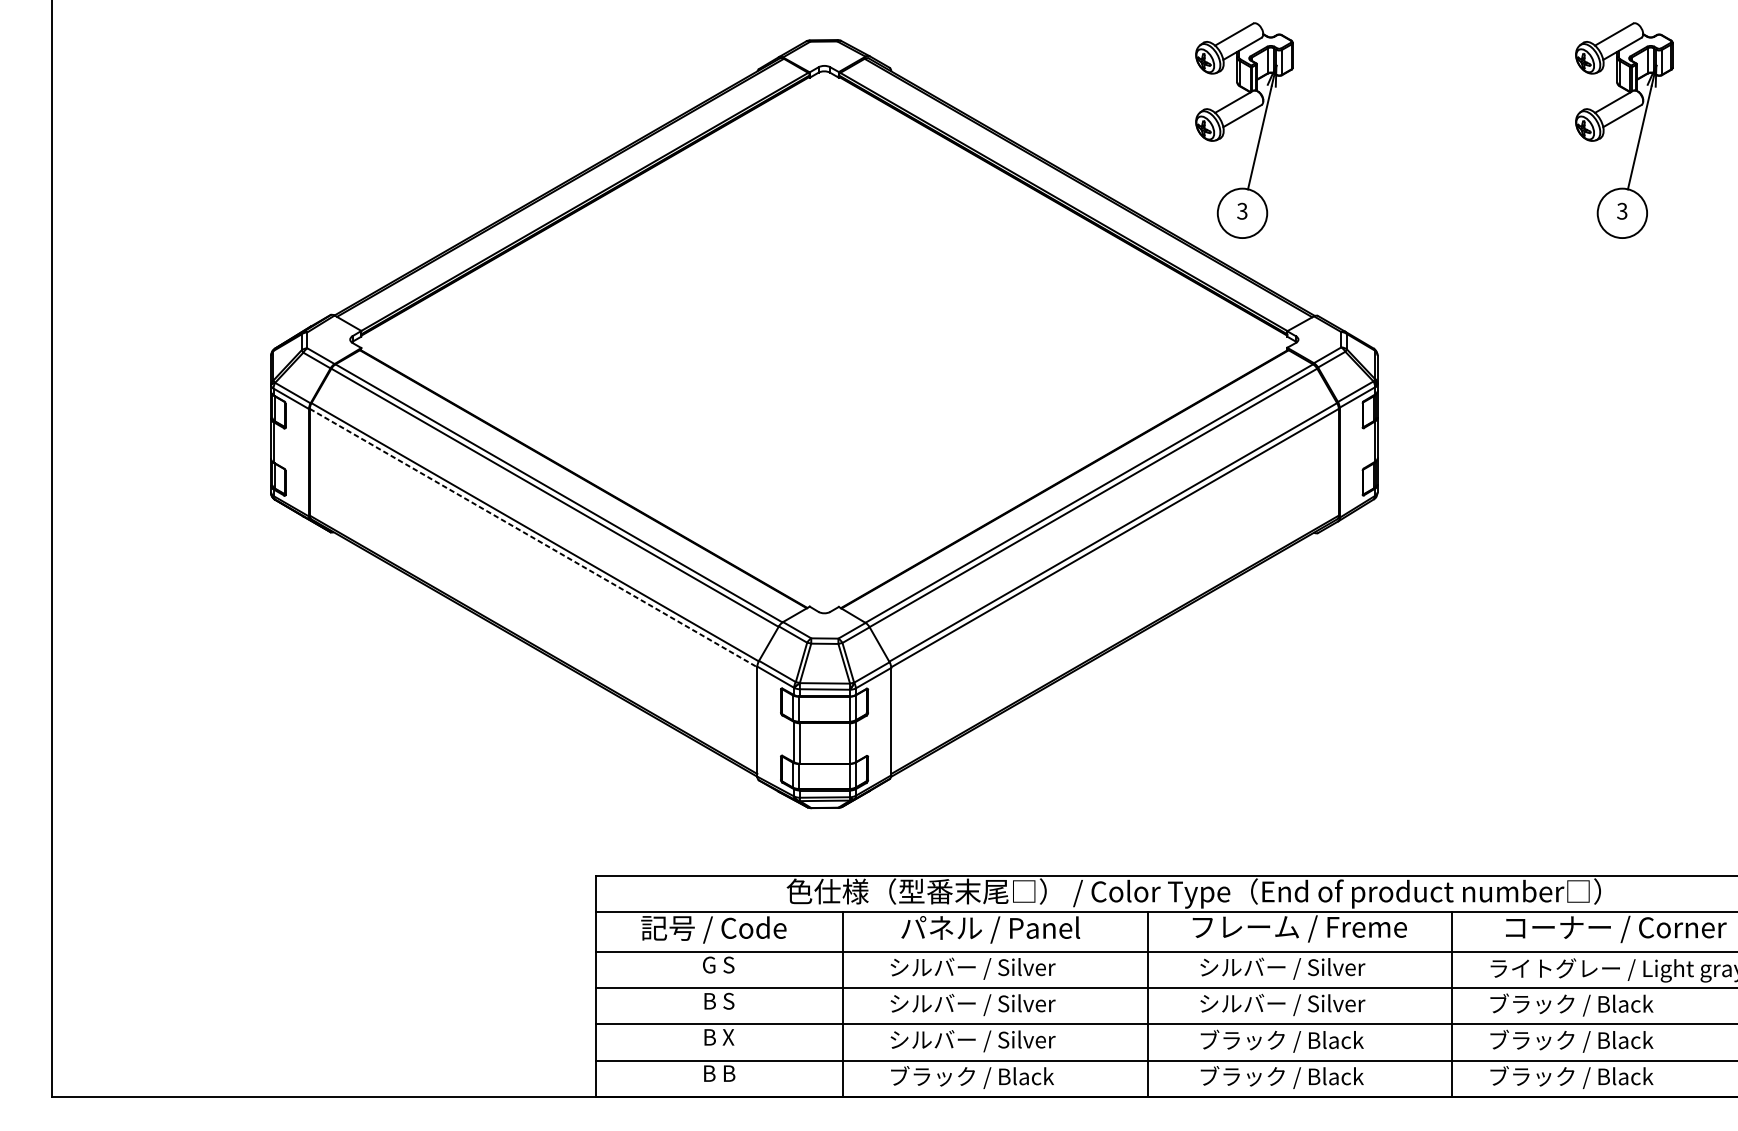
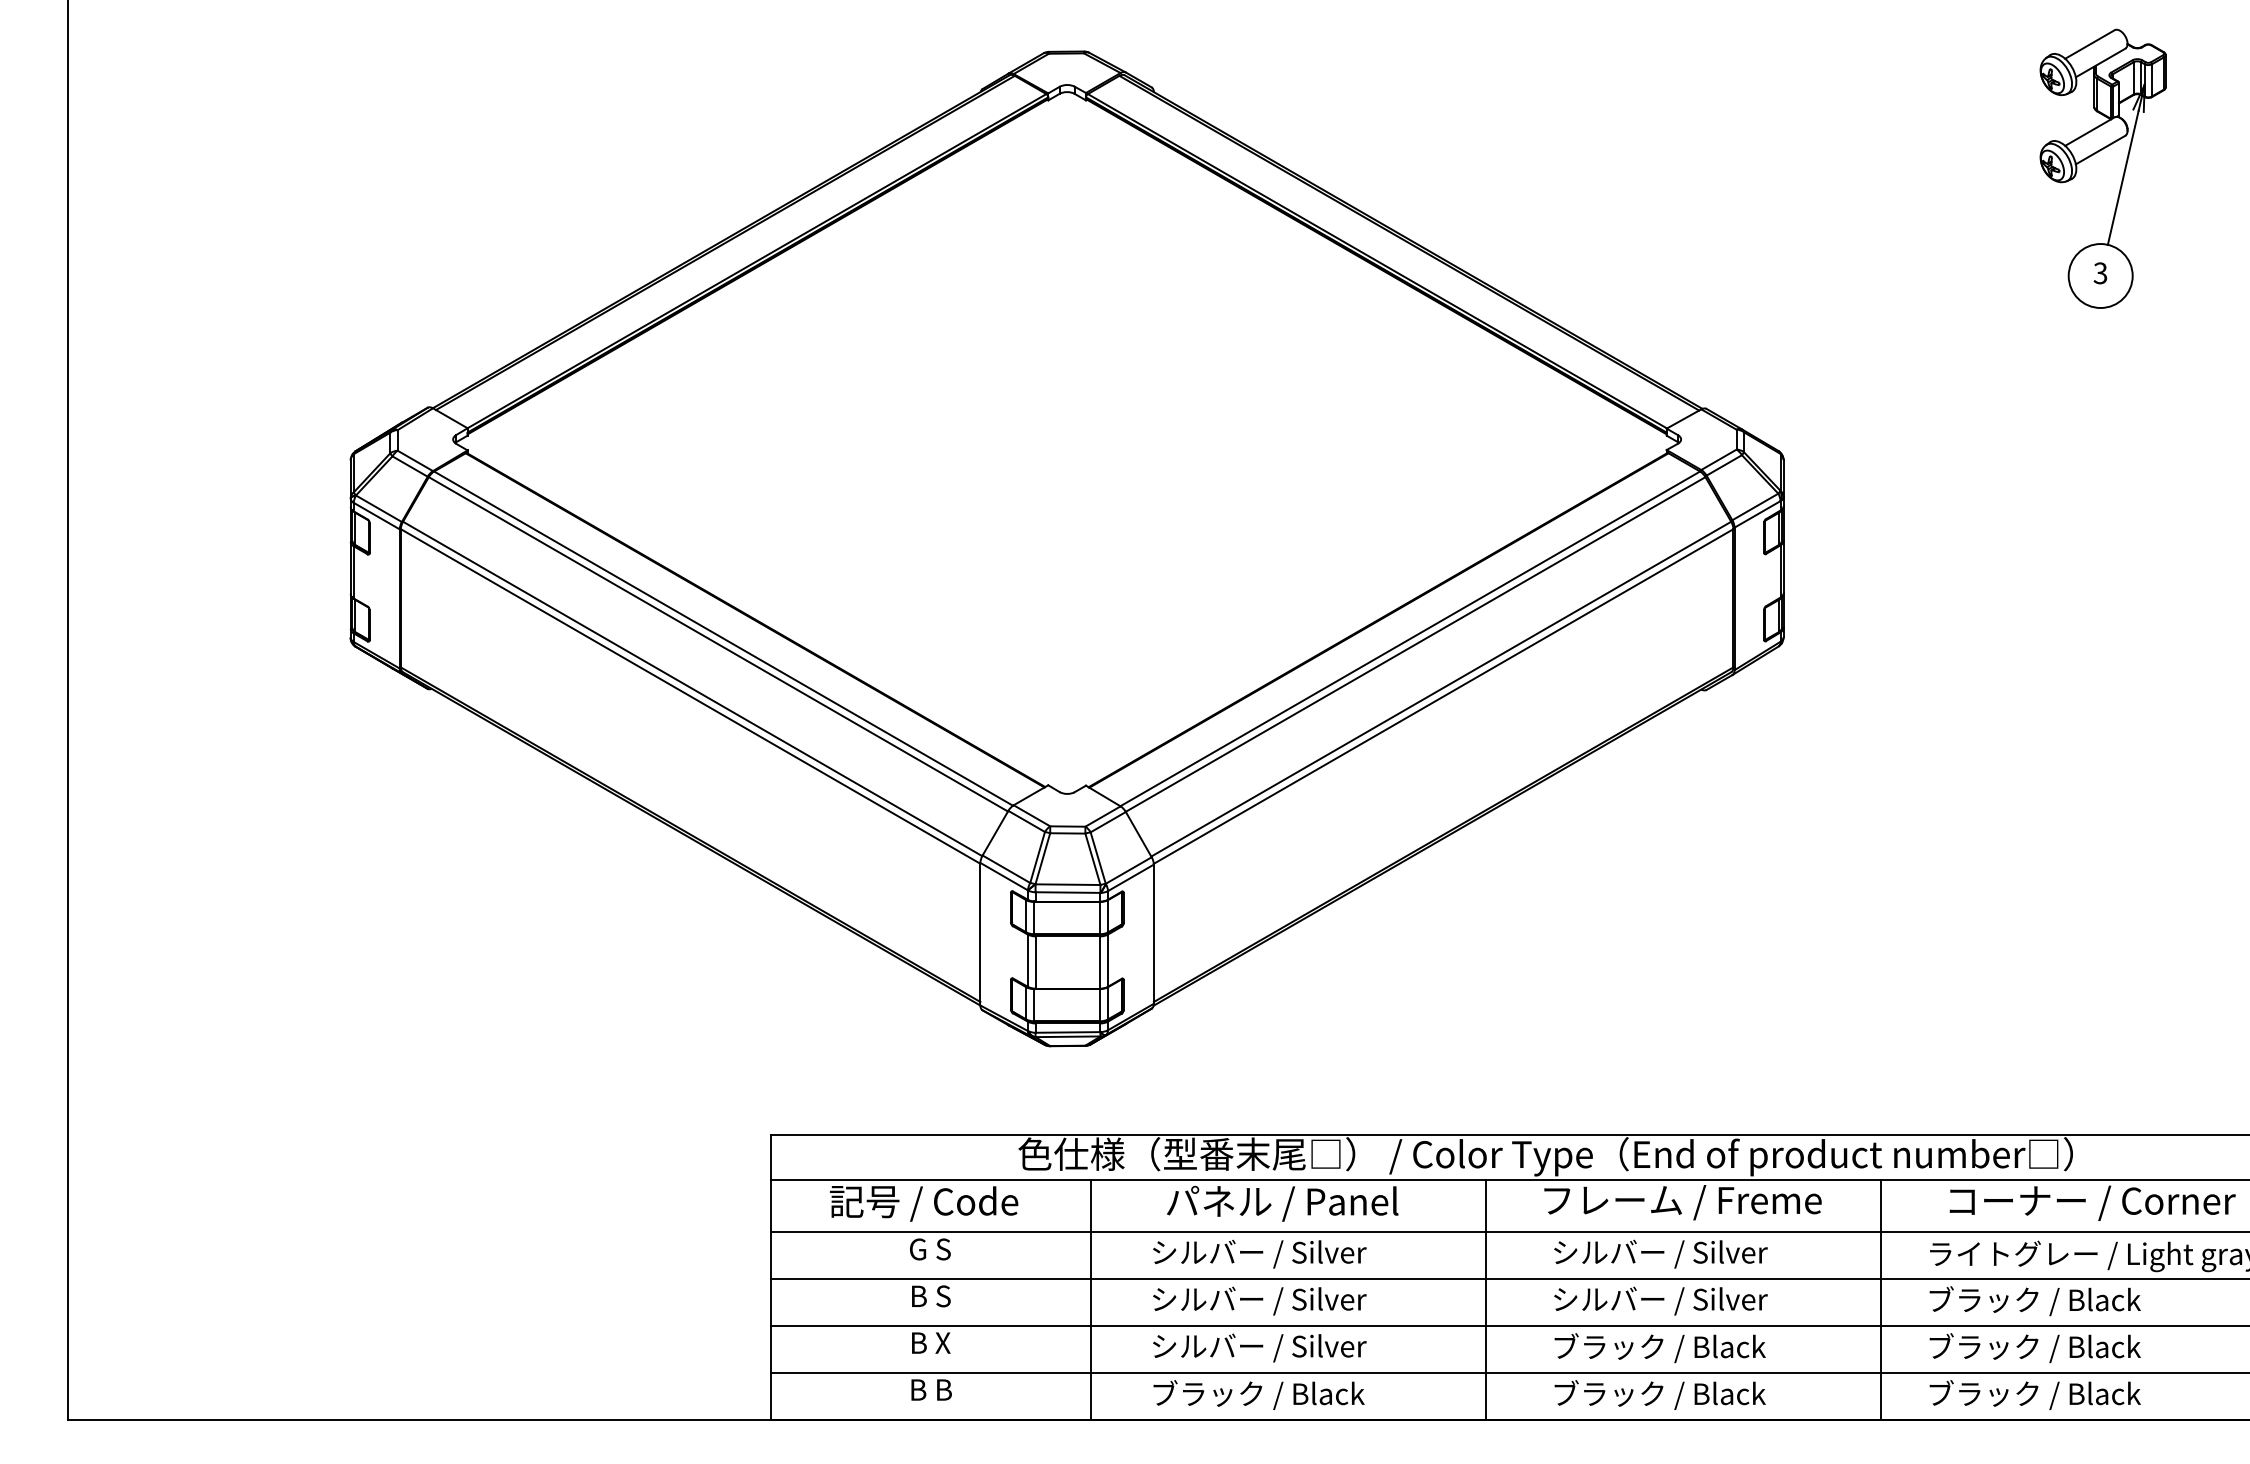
part: (1238, 119) -> (1603, 154), removed
line: (533, 538) -> (690, 696), dashed -> solid

